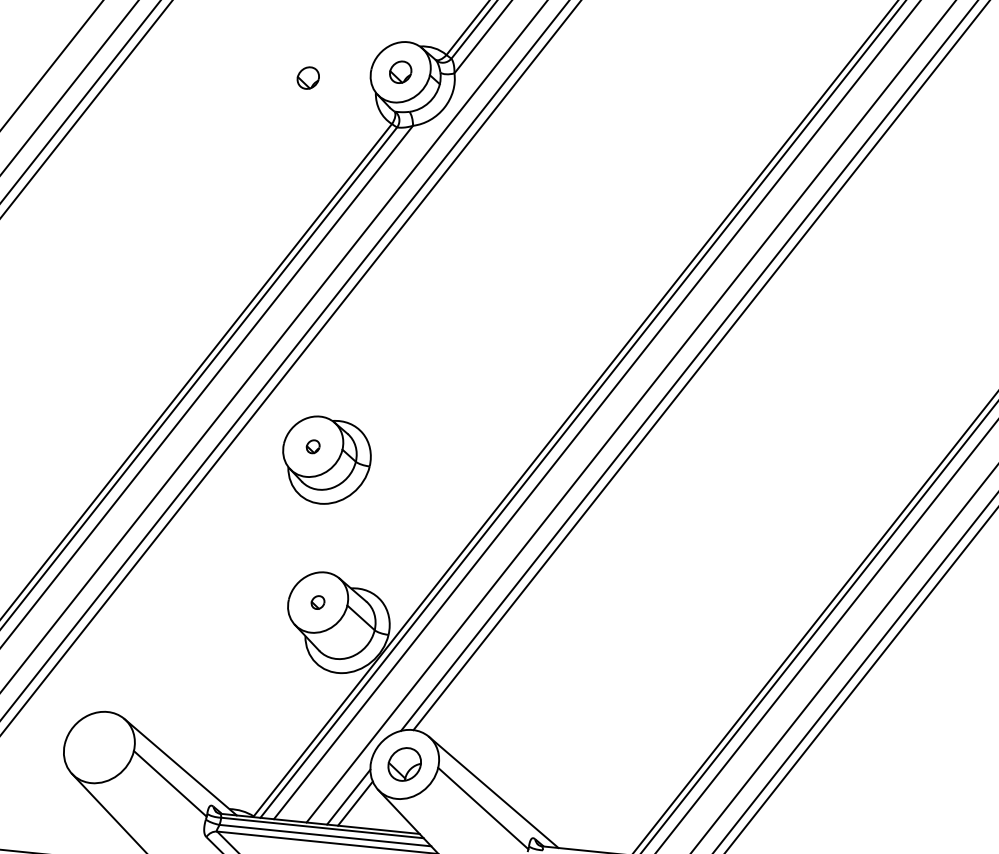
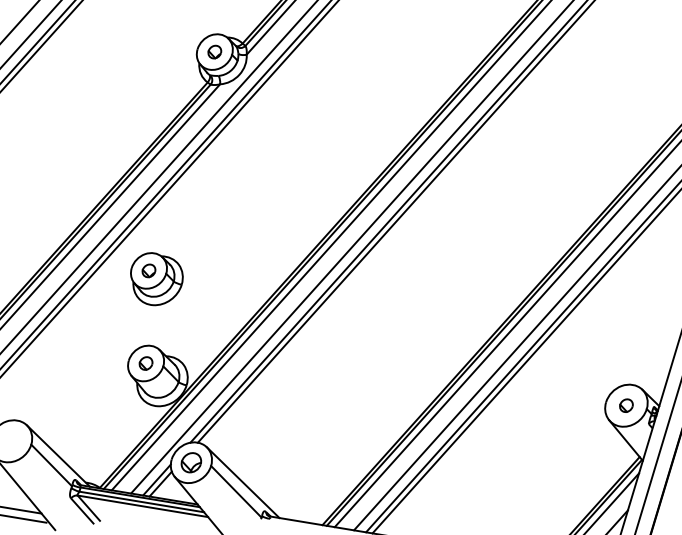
part: (307, 77) -> (159, 51), removed
part: (312, 446) -> (148, 270), size x1.67
part: (317, 602) -> (145, 363), size x1.67

